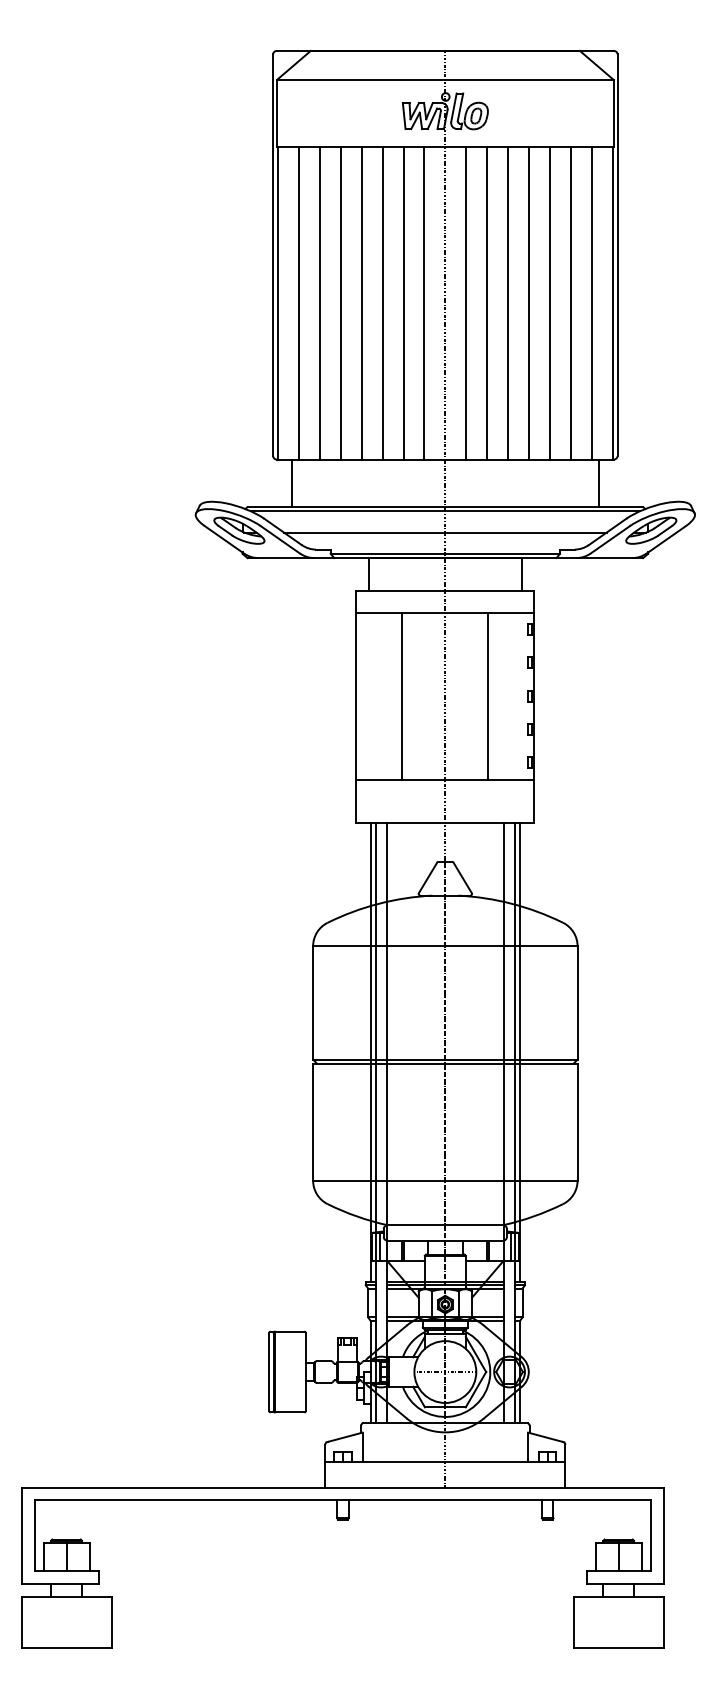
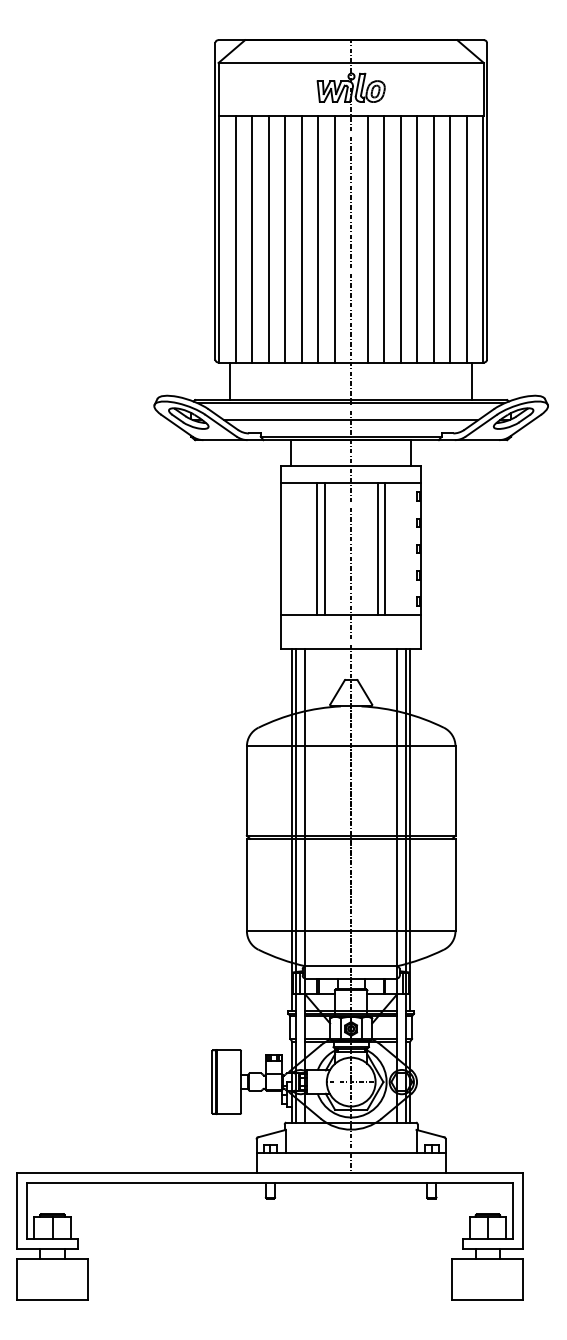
line: (411, 695) -> (324, 548), added
line: (478, 695) -> (377, 548), added

